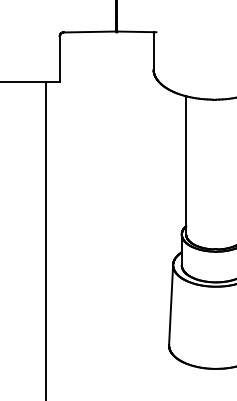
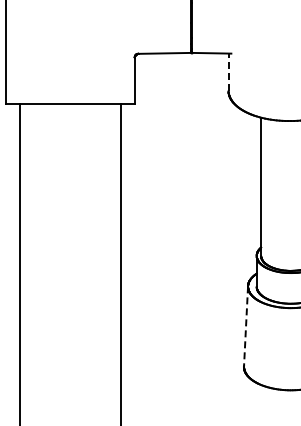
line: (153, 51) -> (228, 72), solid -> dashed
line: (171, 305) -> (246, 326), solid -> dashed

